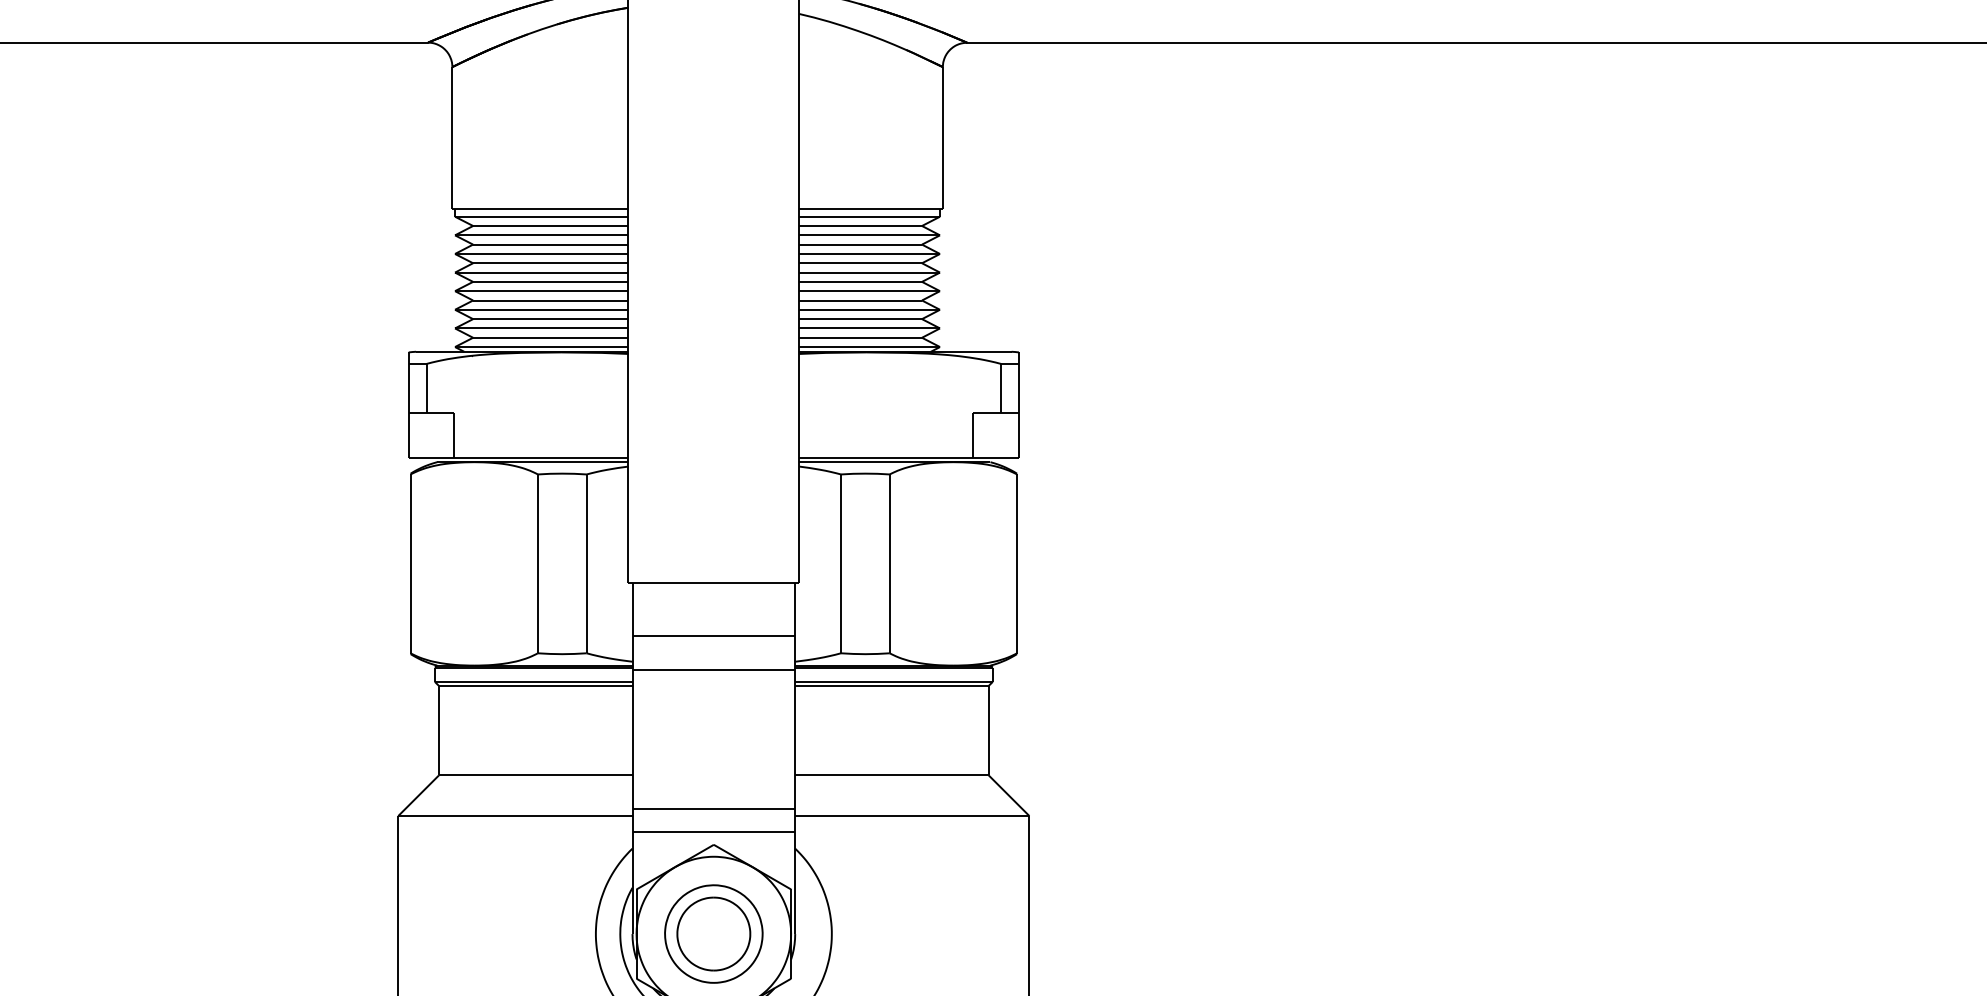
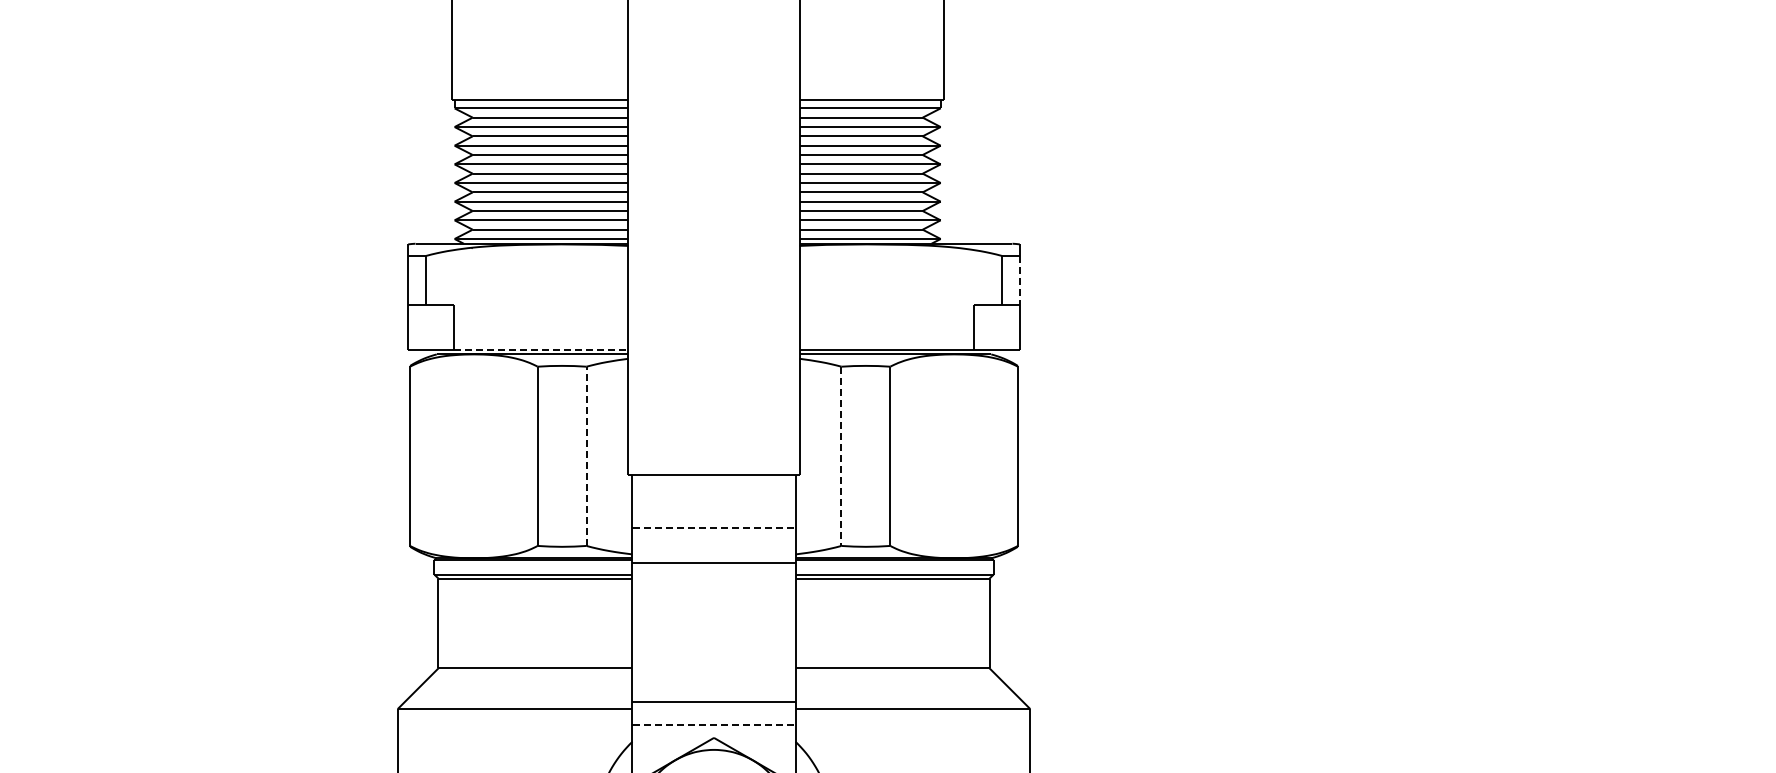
line: (1018, 388) -> (1019, 280), solid -> dashed
line: (541, 457) -> (541, 349), solid -> dashed
line: (586, 563) -> (586, 455), solid -> dashed
line: (841, 564) -> (841, 456), solid -> dashed
line: (714, 635) -> (714, 528), solid -> dashed
line: (714, 832) -> (714, 725), solid -> dashed

